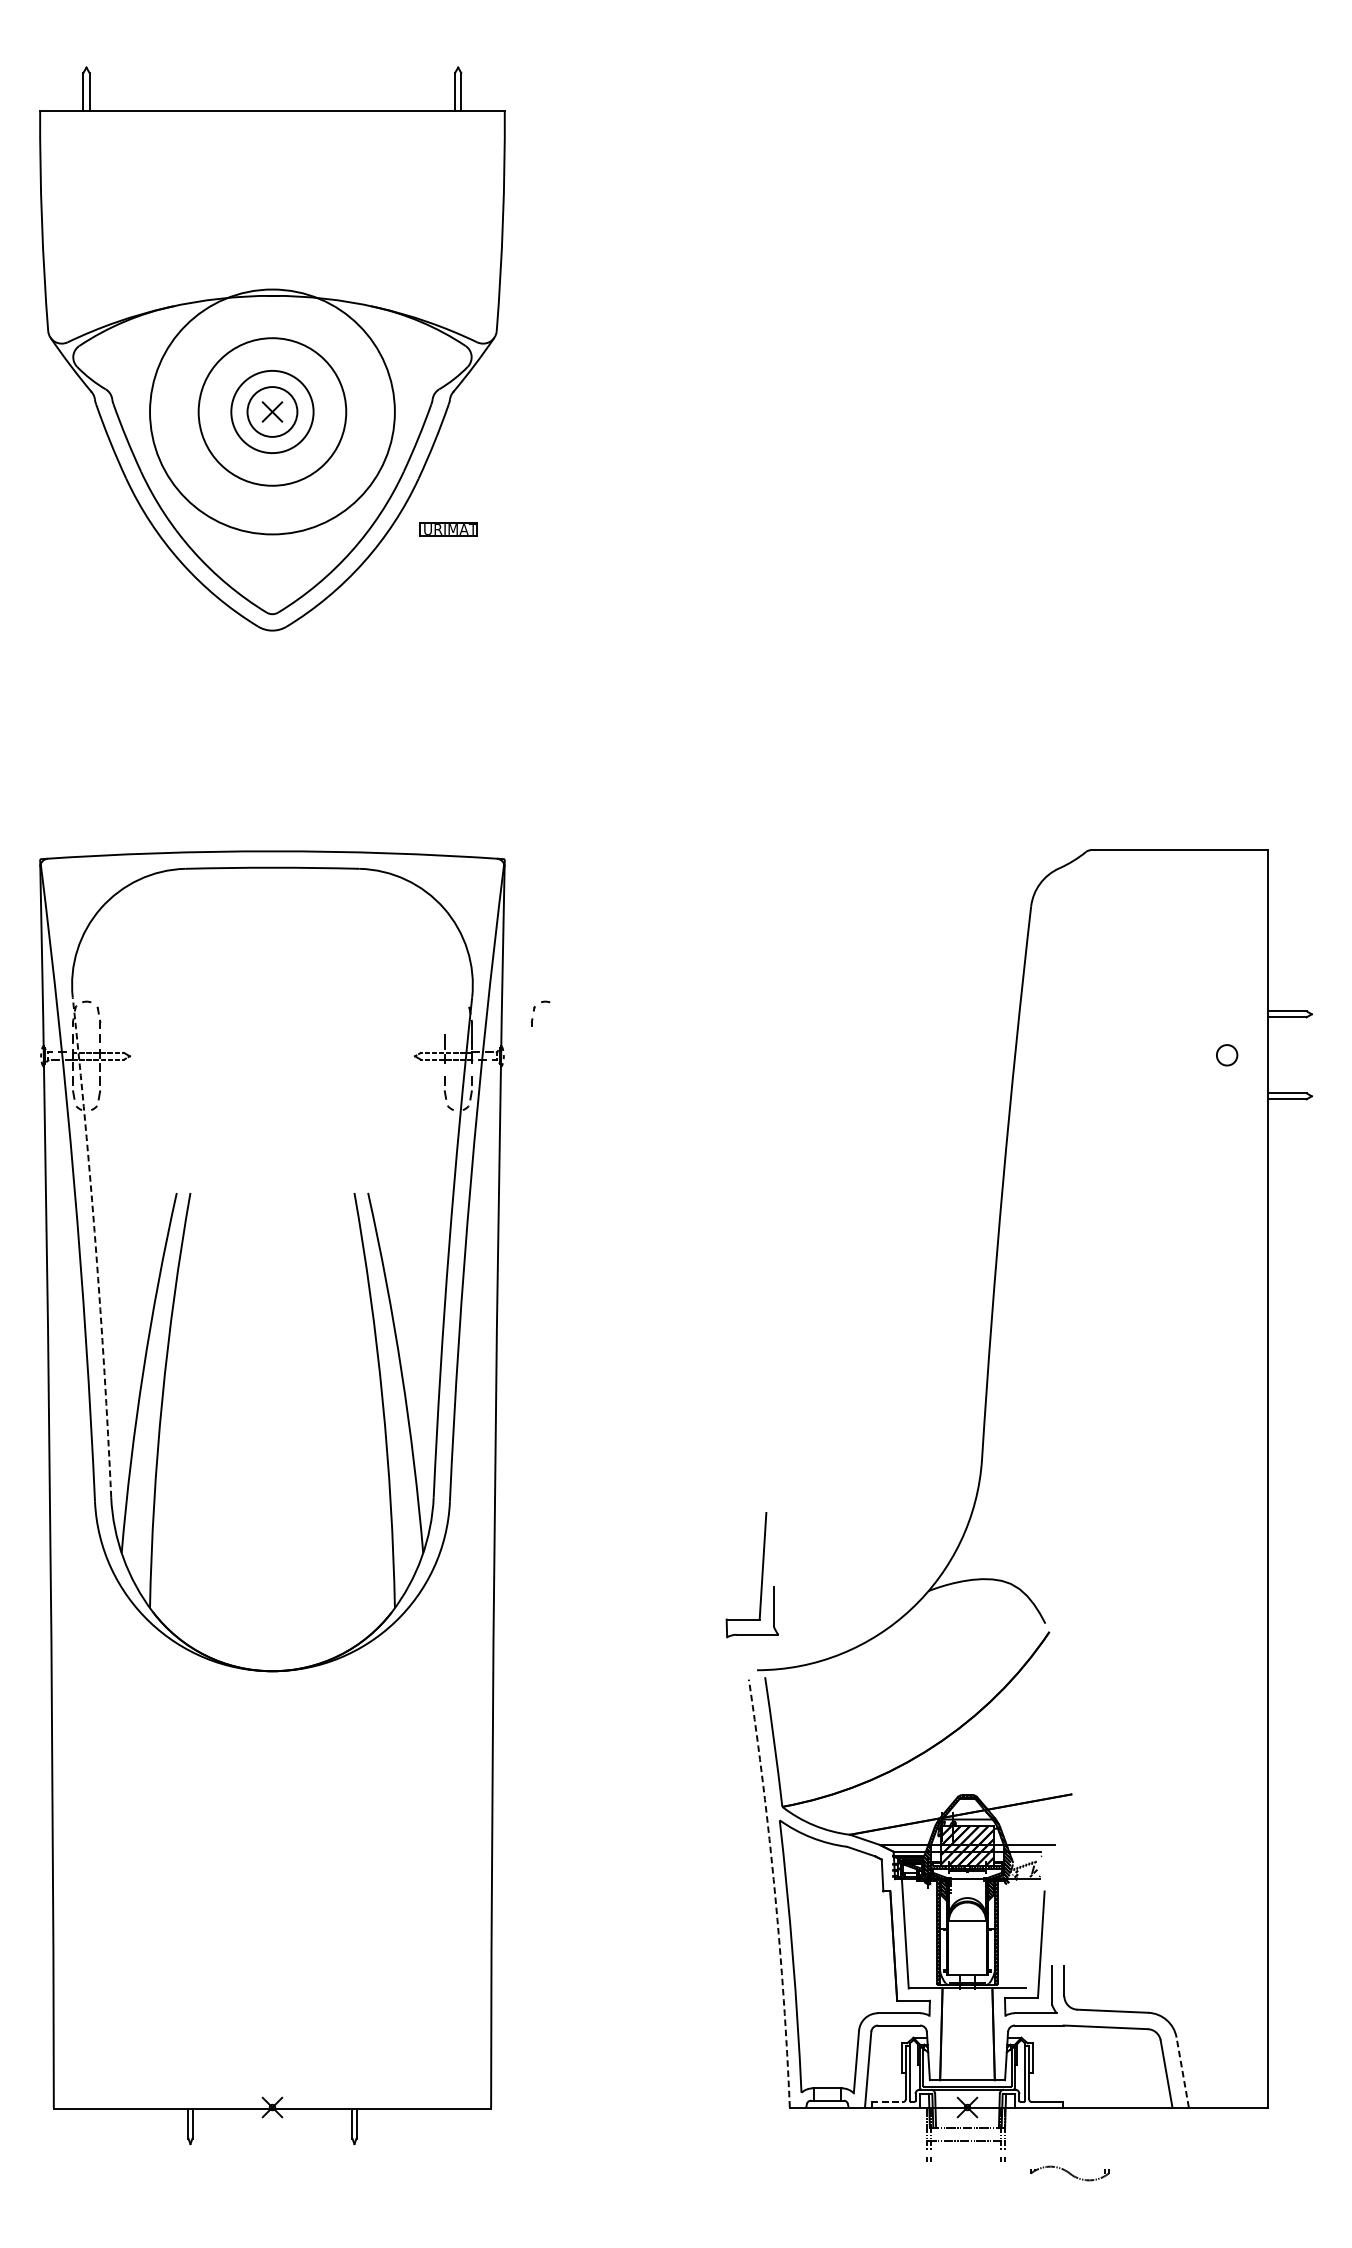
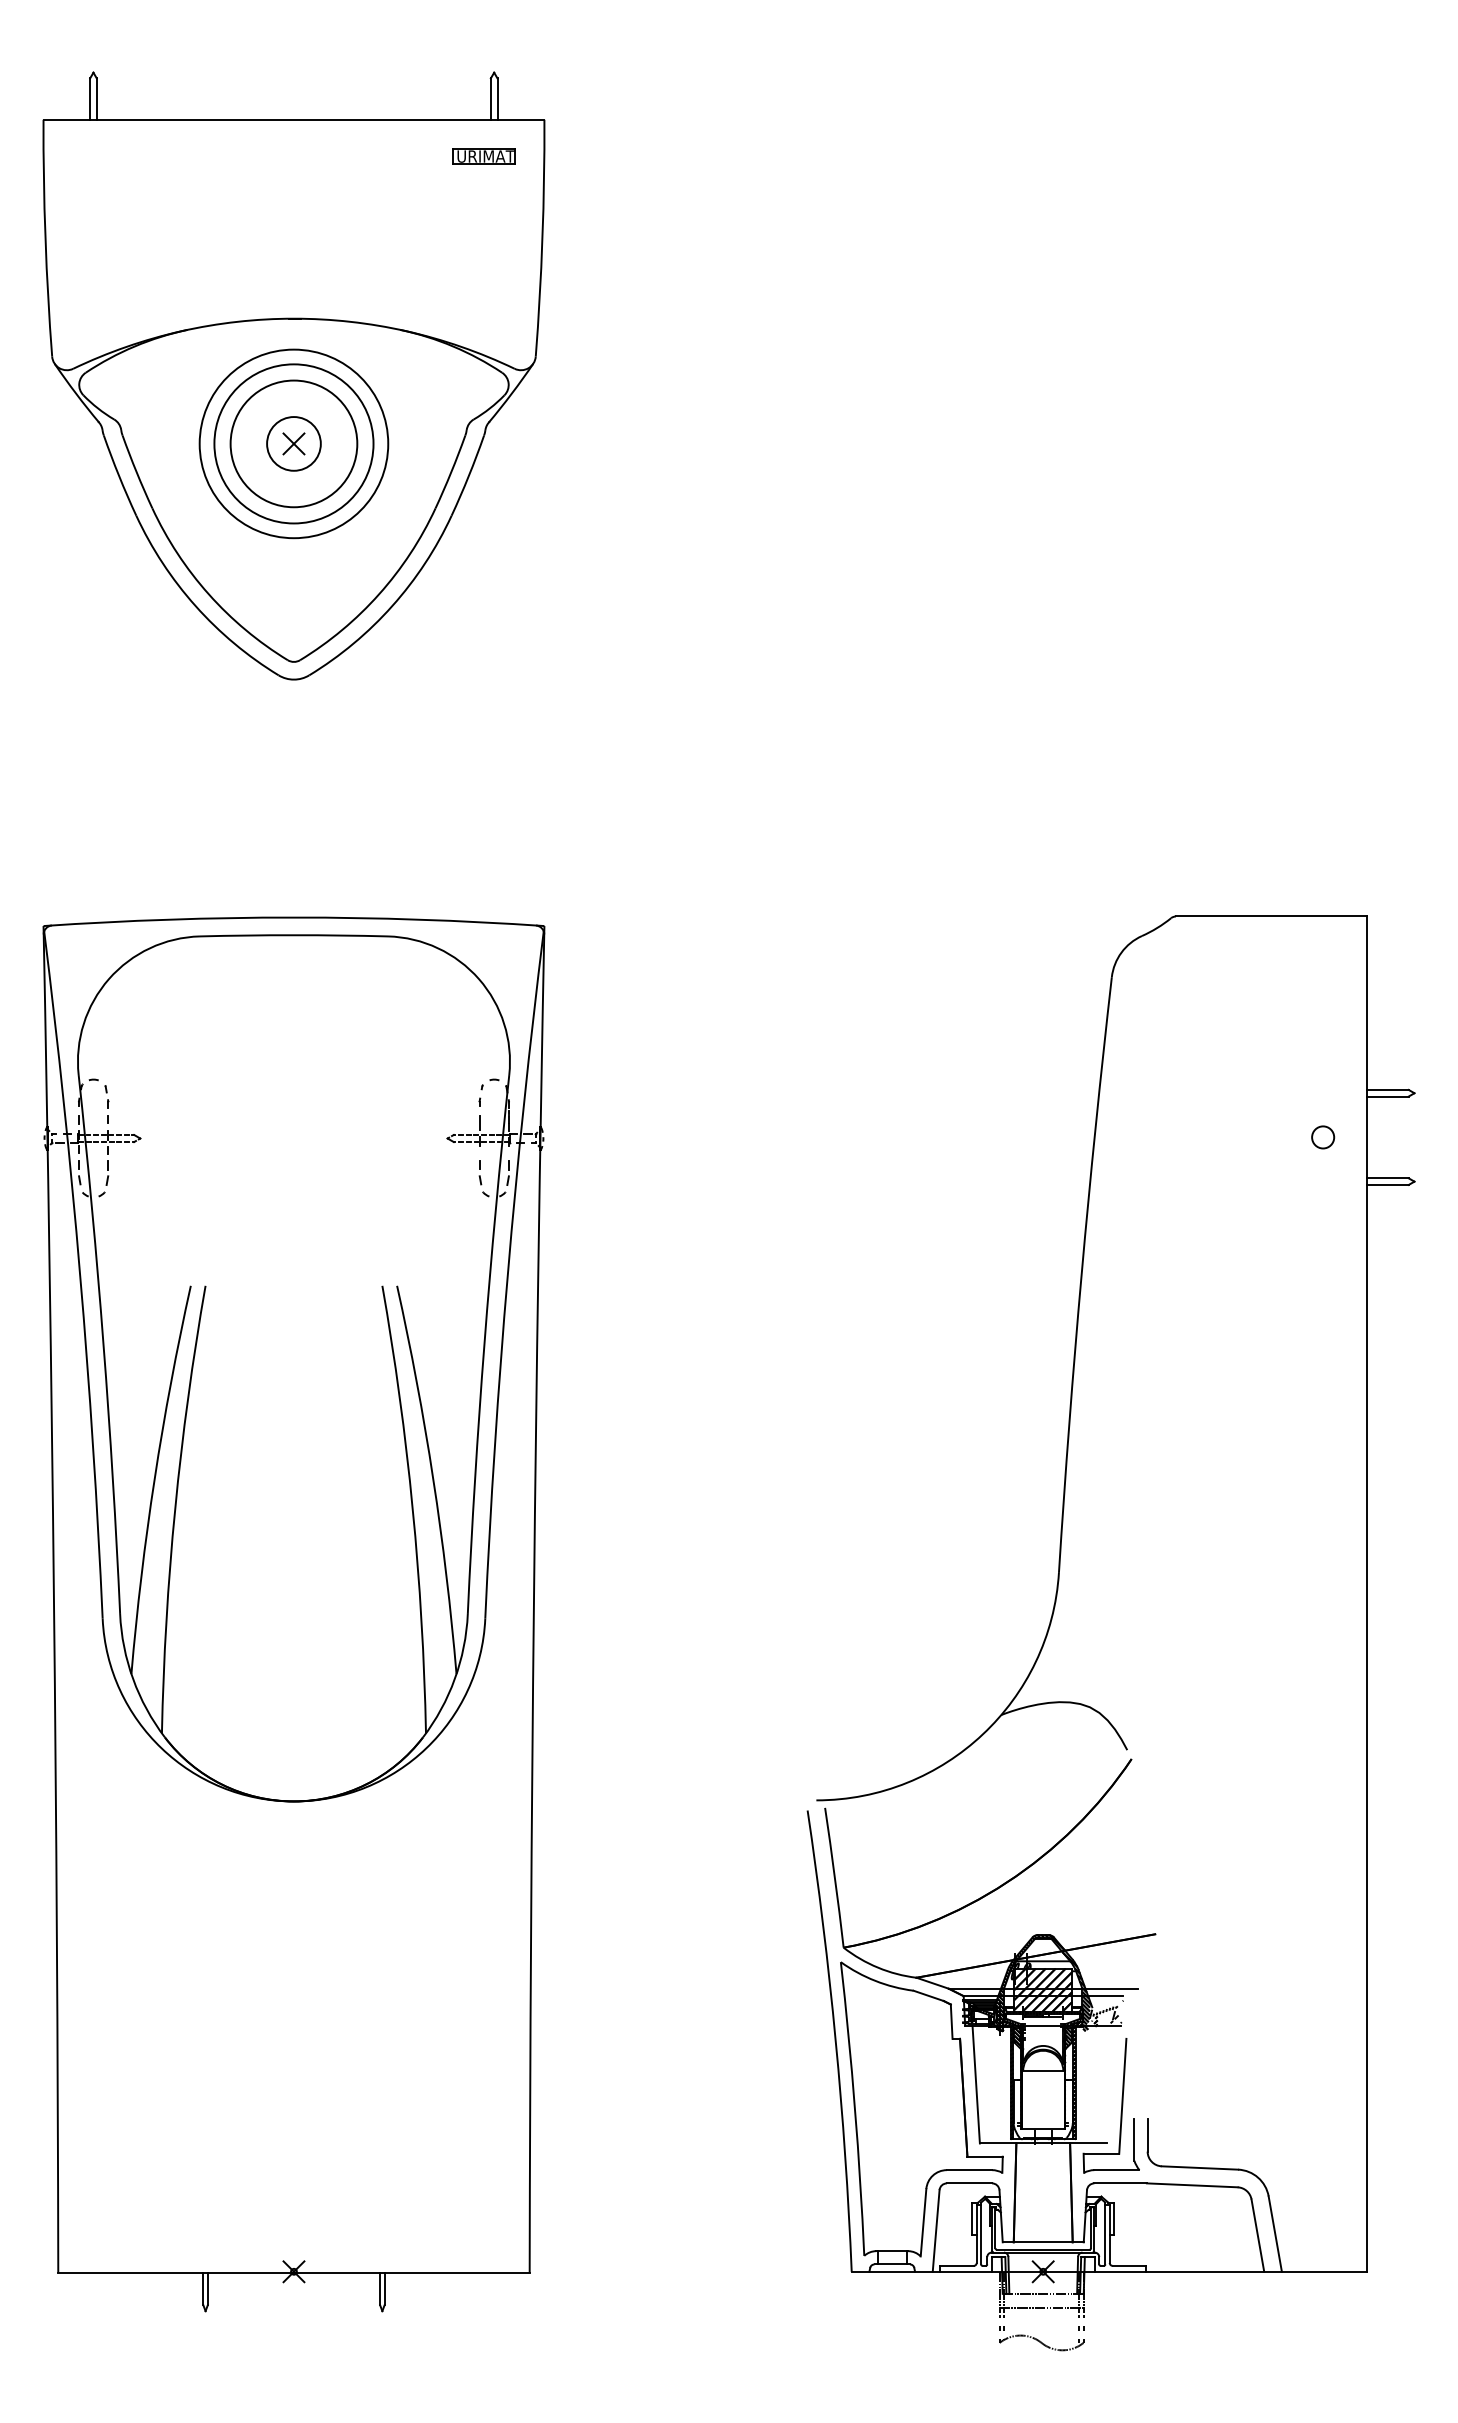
circle: (272, 411) -> (293, 443), size x0.71
circle: (272, 411) -> (293, 443), size x1.43
part: (448, 529) -> (483, 156), moved
part: (534, 1011) -> (482, 1090), moved
arc: (95, 1247) -> (103, 1344), dashed -> solid
part: (761, 1574) -> (821, 1697), removed
arc: (774, 1892) -> (835, 2040), dashed -> solid
line: (1182, 2072) -> (1275, 2233), dashed -> solid
line: (887, 2101) -> (956, 2265), dashed -> solid
part: (1069, 2173) -> (1041, 2342), moved

